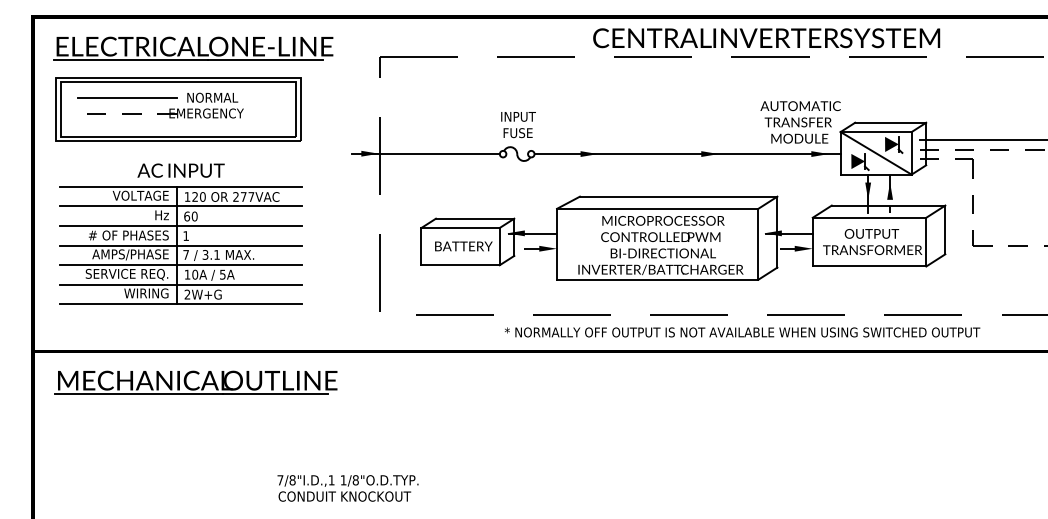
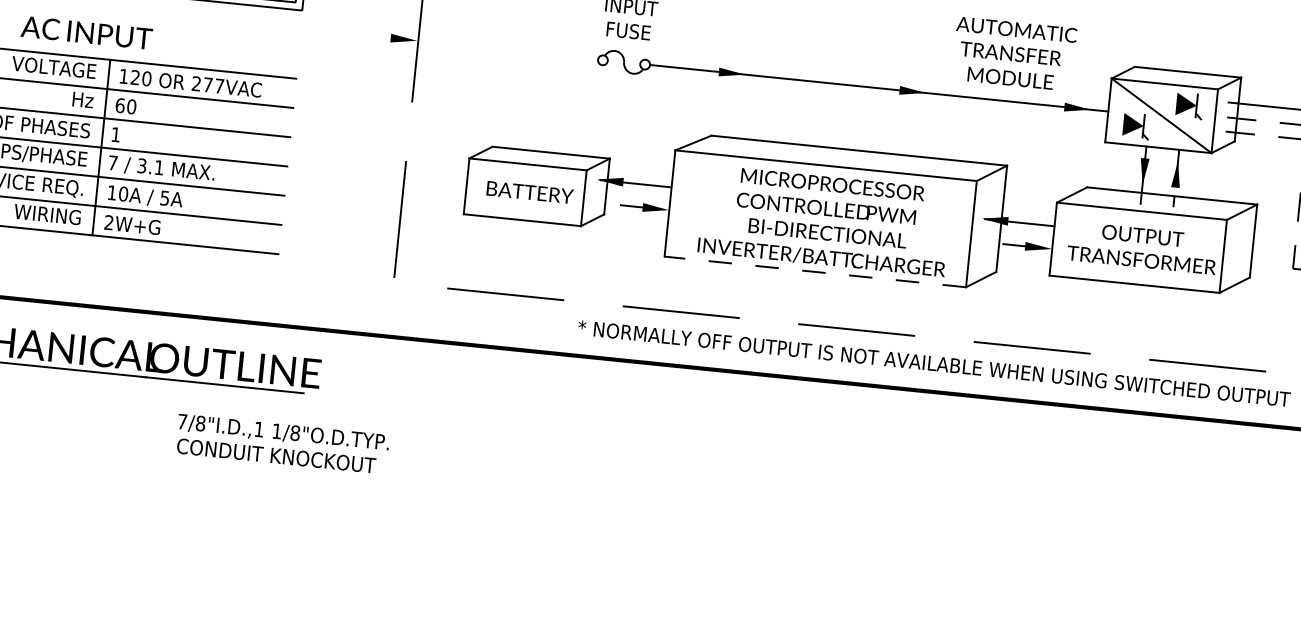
text: (800, 122) -> (1014, 54), moved
line: (425, 154) -> (486, 49), removed
text: (180, 170) -> (85, 32), moved
line: (657, 279) -> (815, 271), solid -> dashed
text: (347, 488) -> (281, 444), moved

